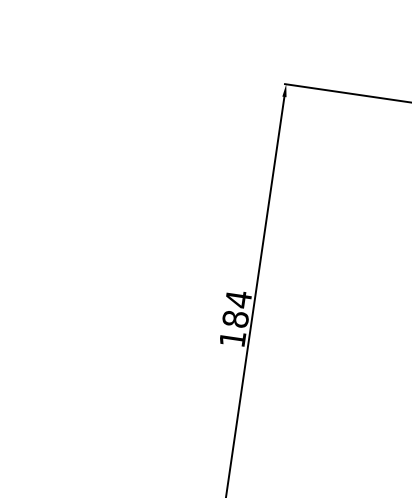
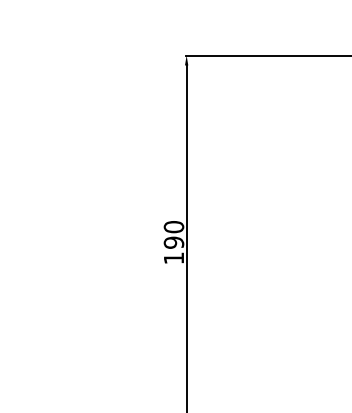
text: (236, 308) -> (173, 234), 184 -> 190

